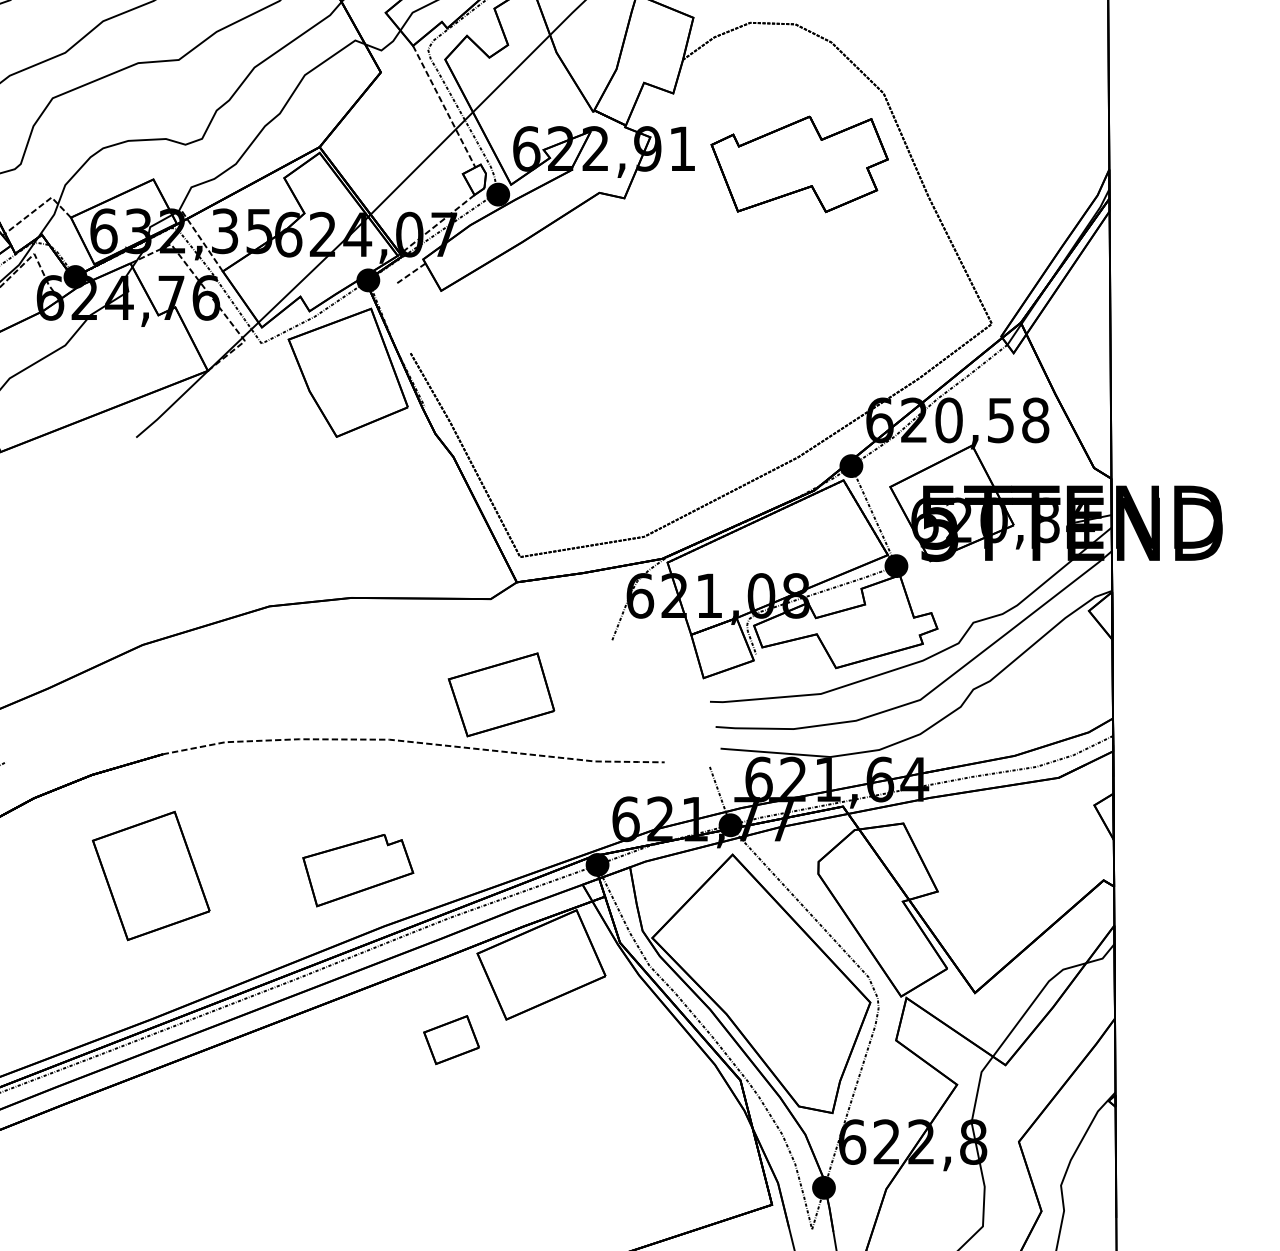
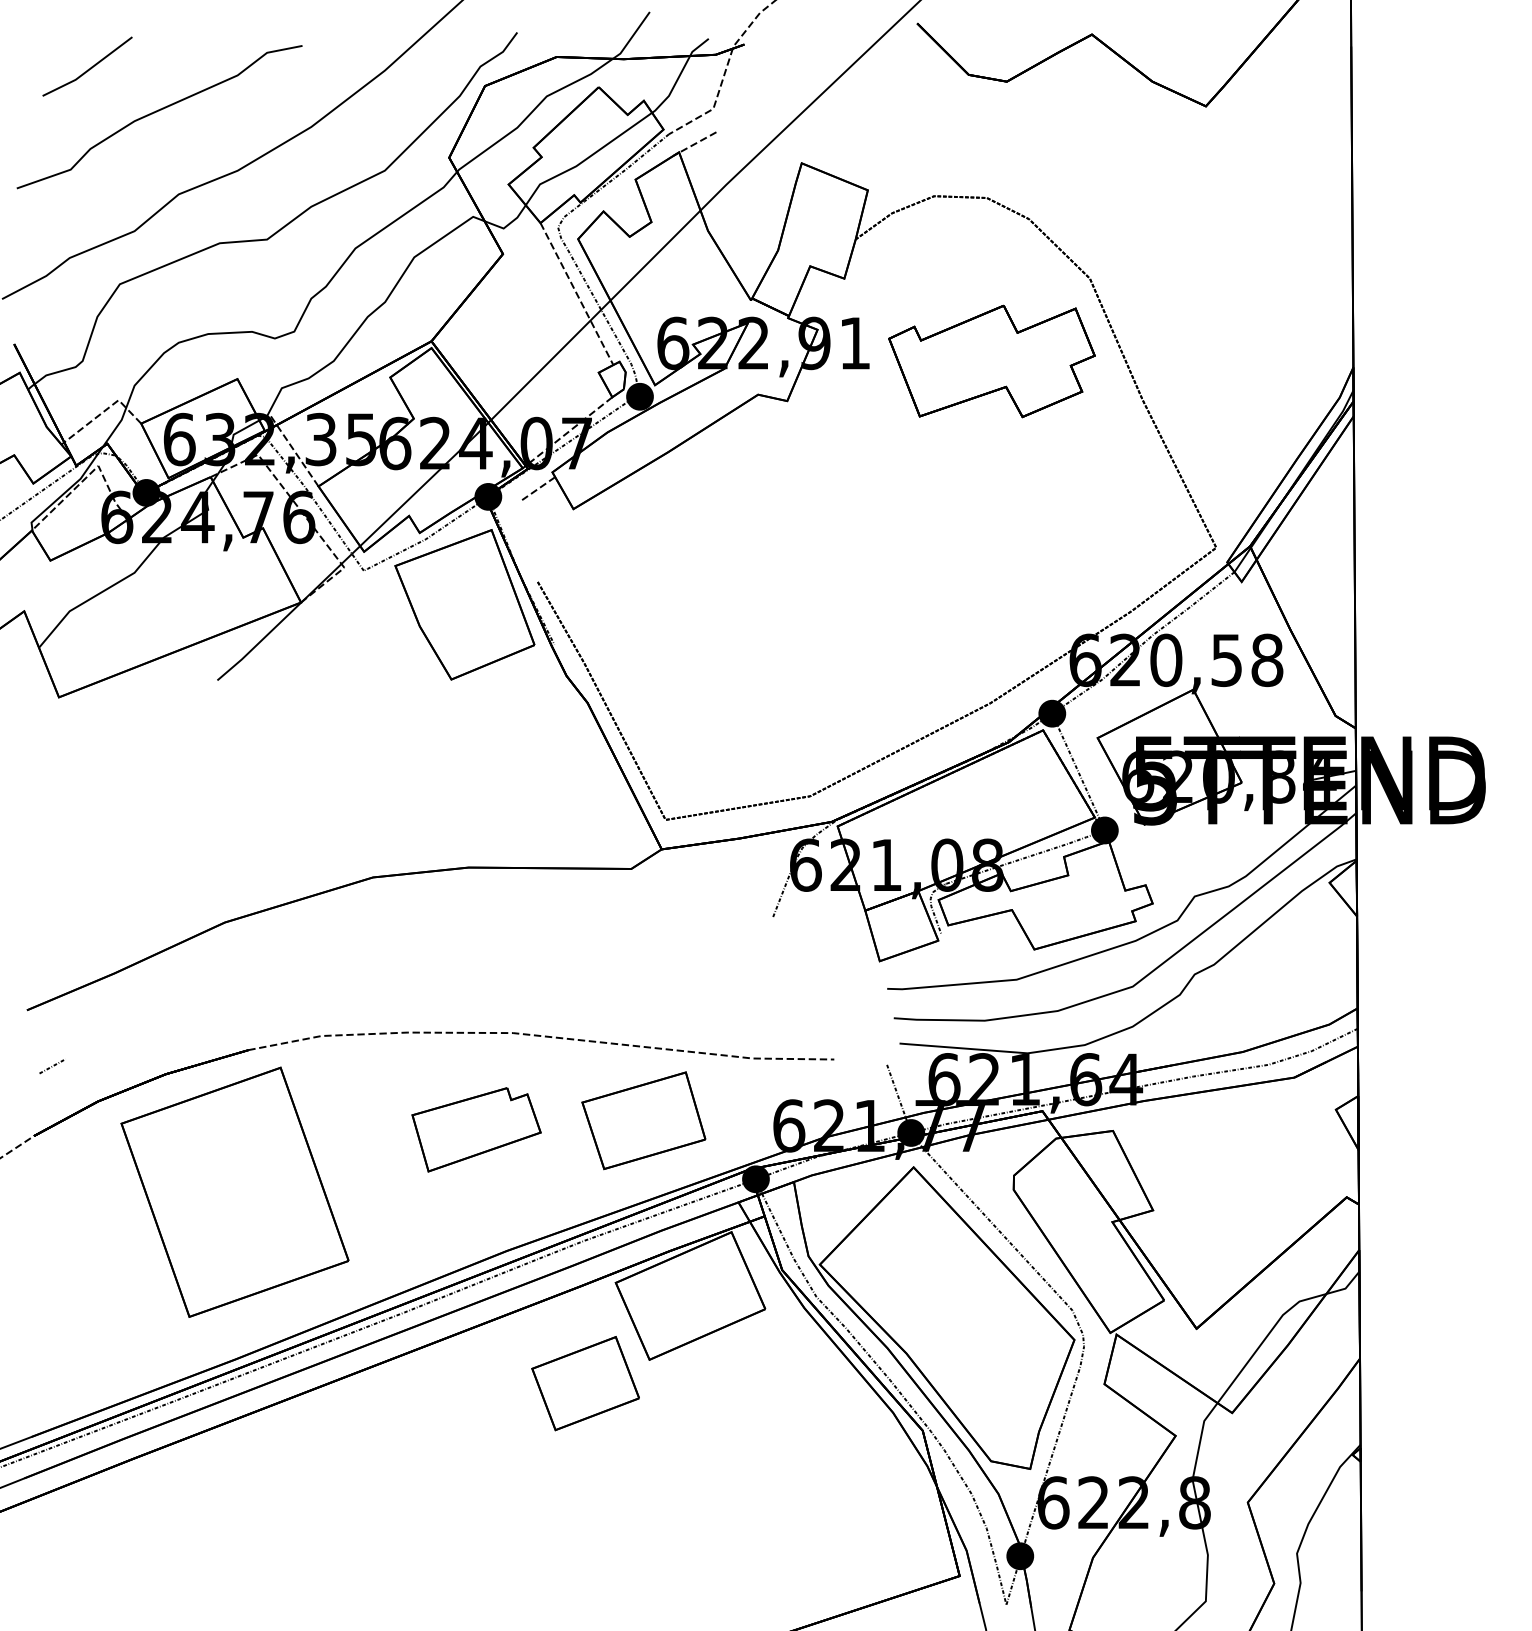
part: (501, 694) -> (643, 1120), moved
part: (358, 870) -> (476, 1129), moved
part: (150, 875) -> (234, 1191), size x1.67
part: (451, 1039) -> (585, 1383), size x1.67

